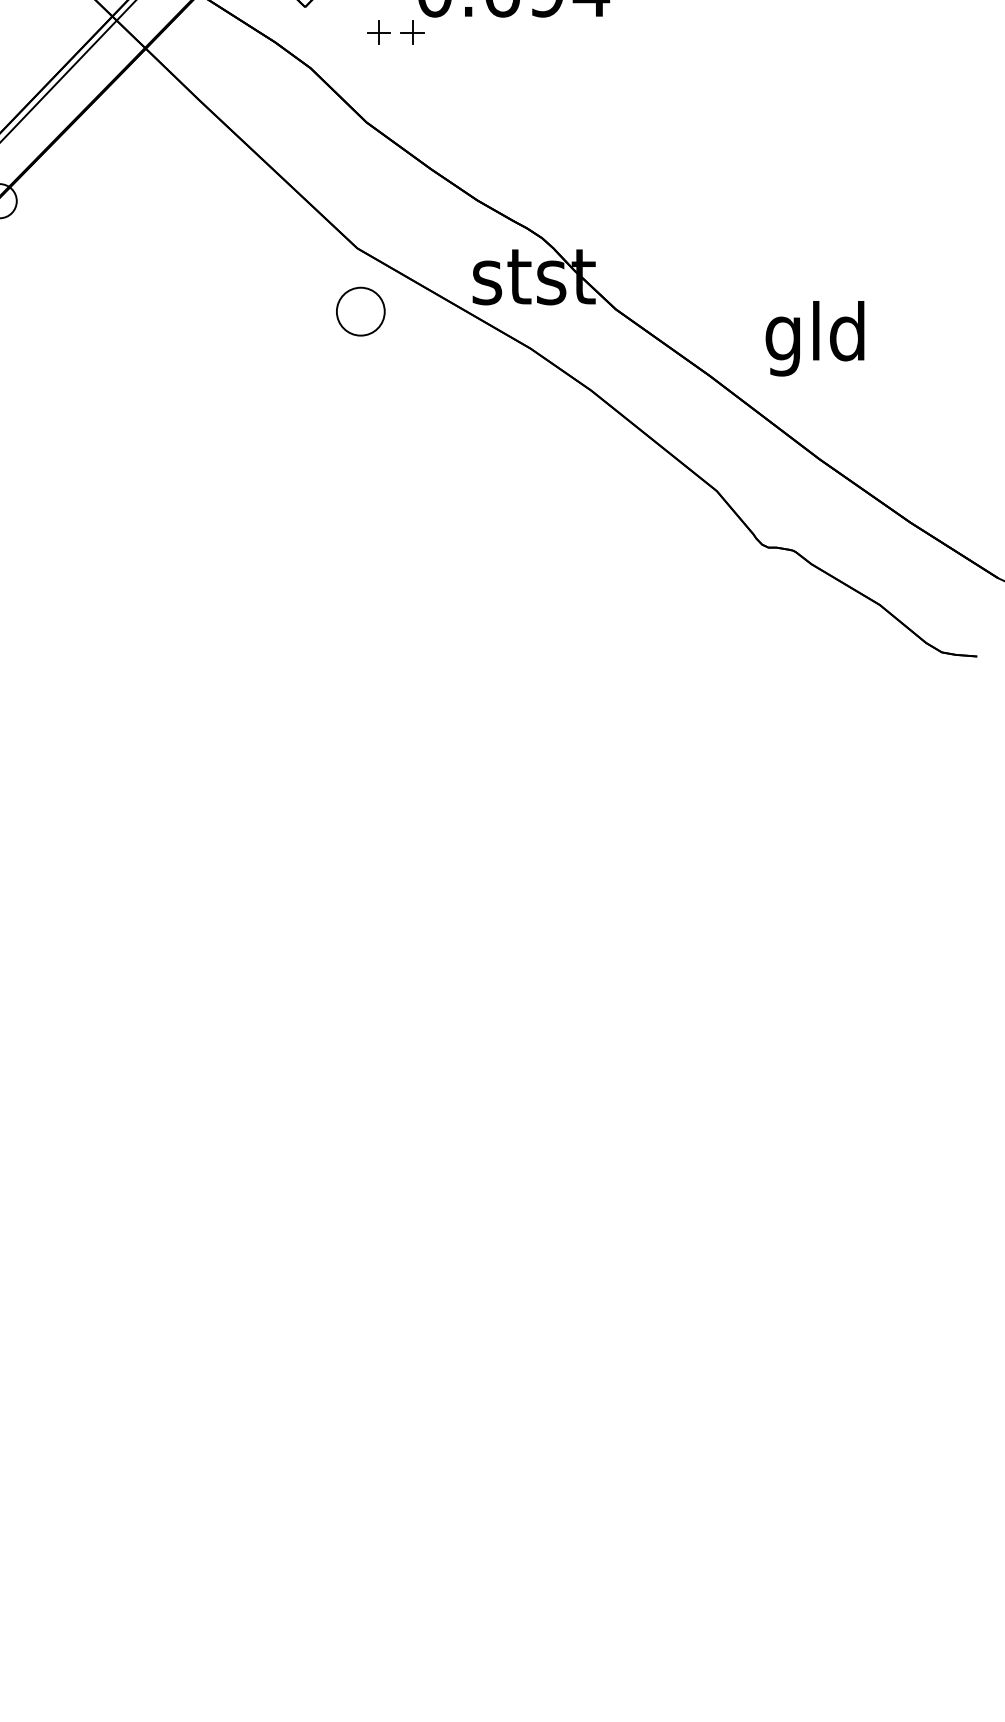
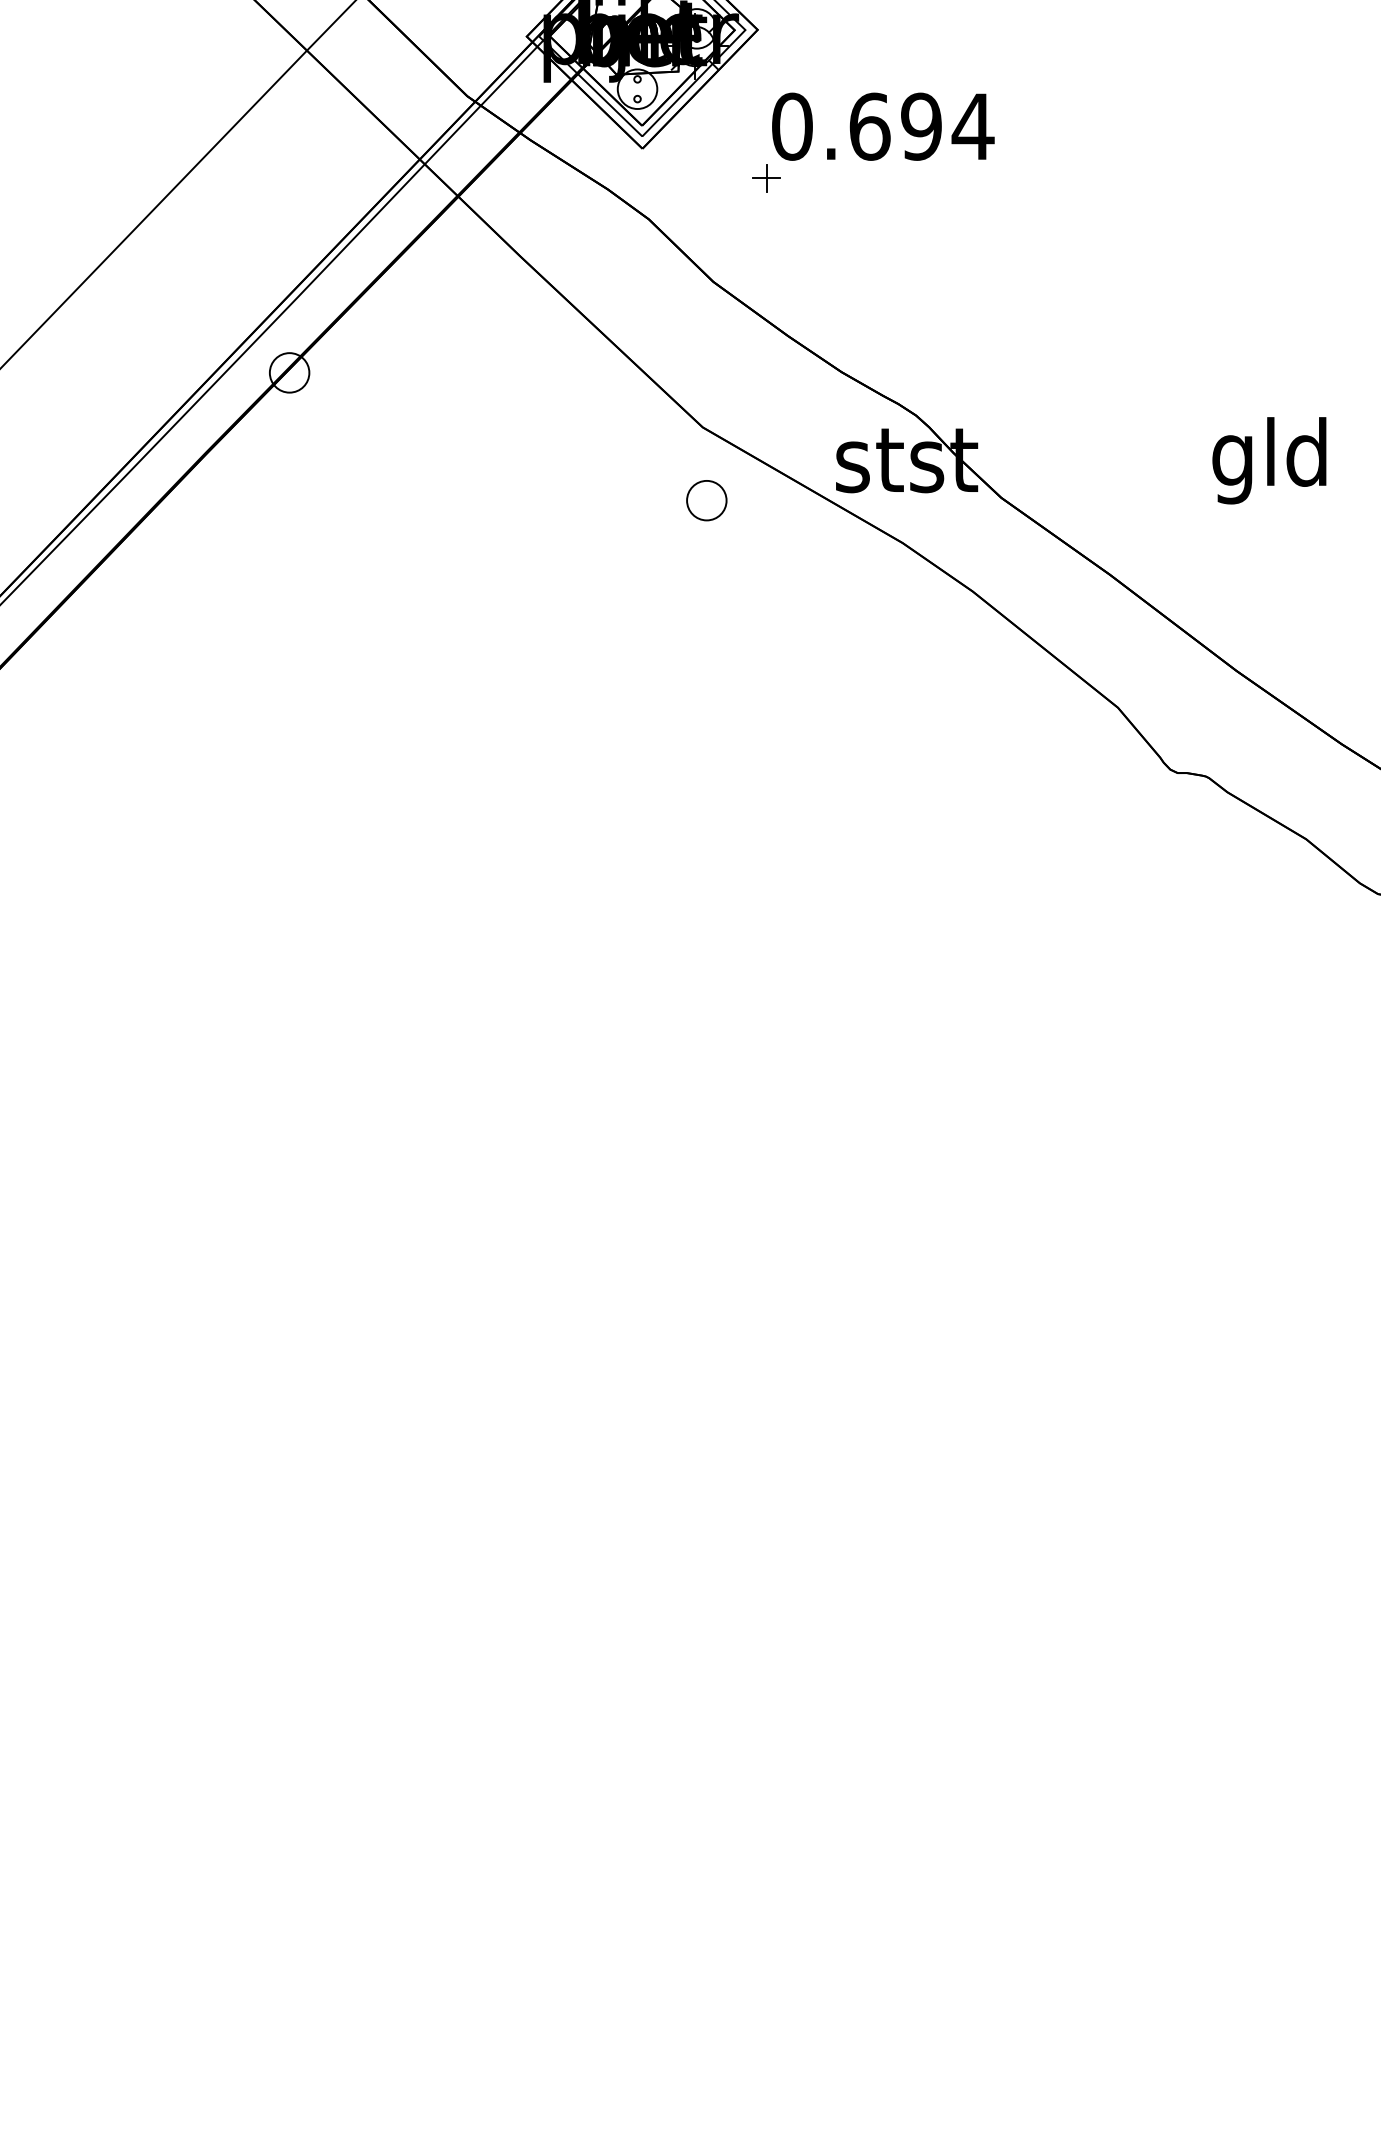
part: (378, 32) -> (727, 178), removed
part: (360, 311) -> (706, 500), size x0.71
text: (815, 338) -> (1269, 460), moved

